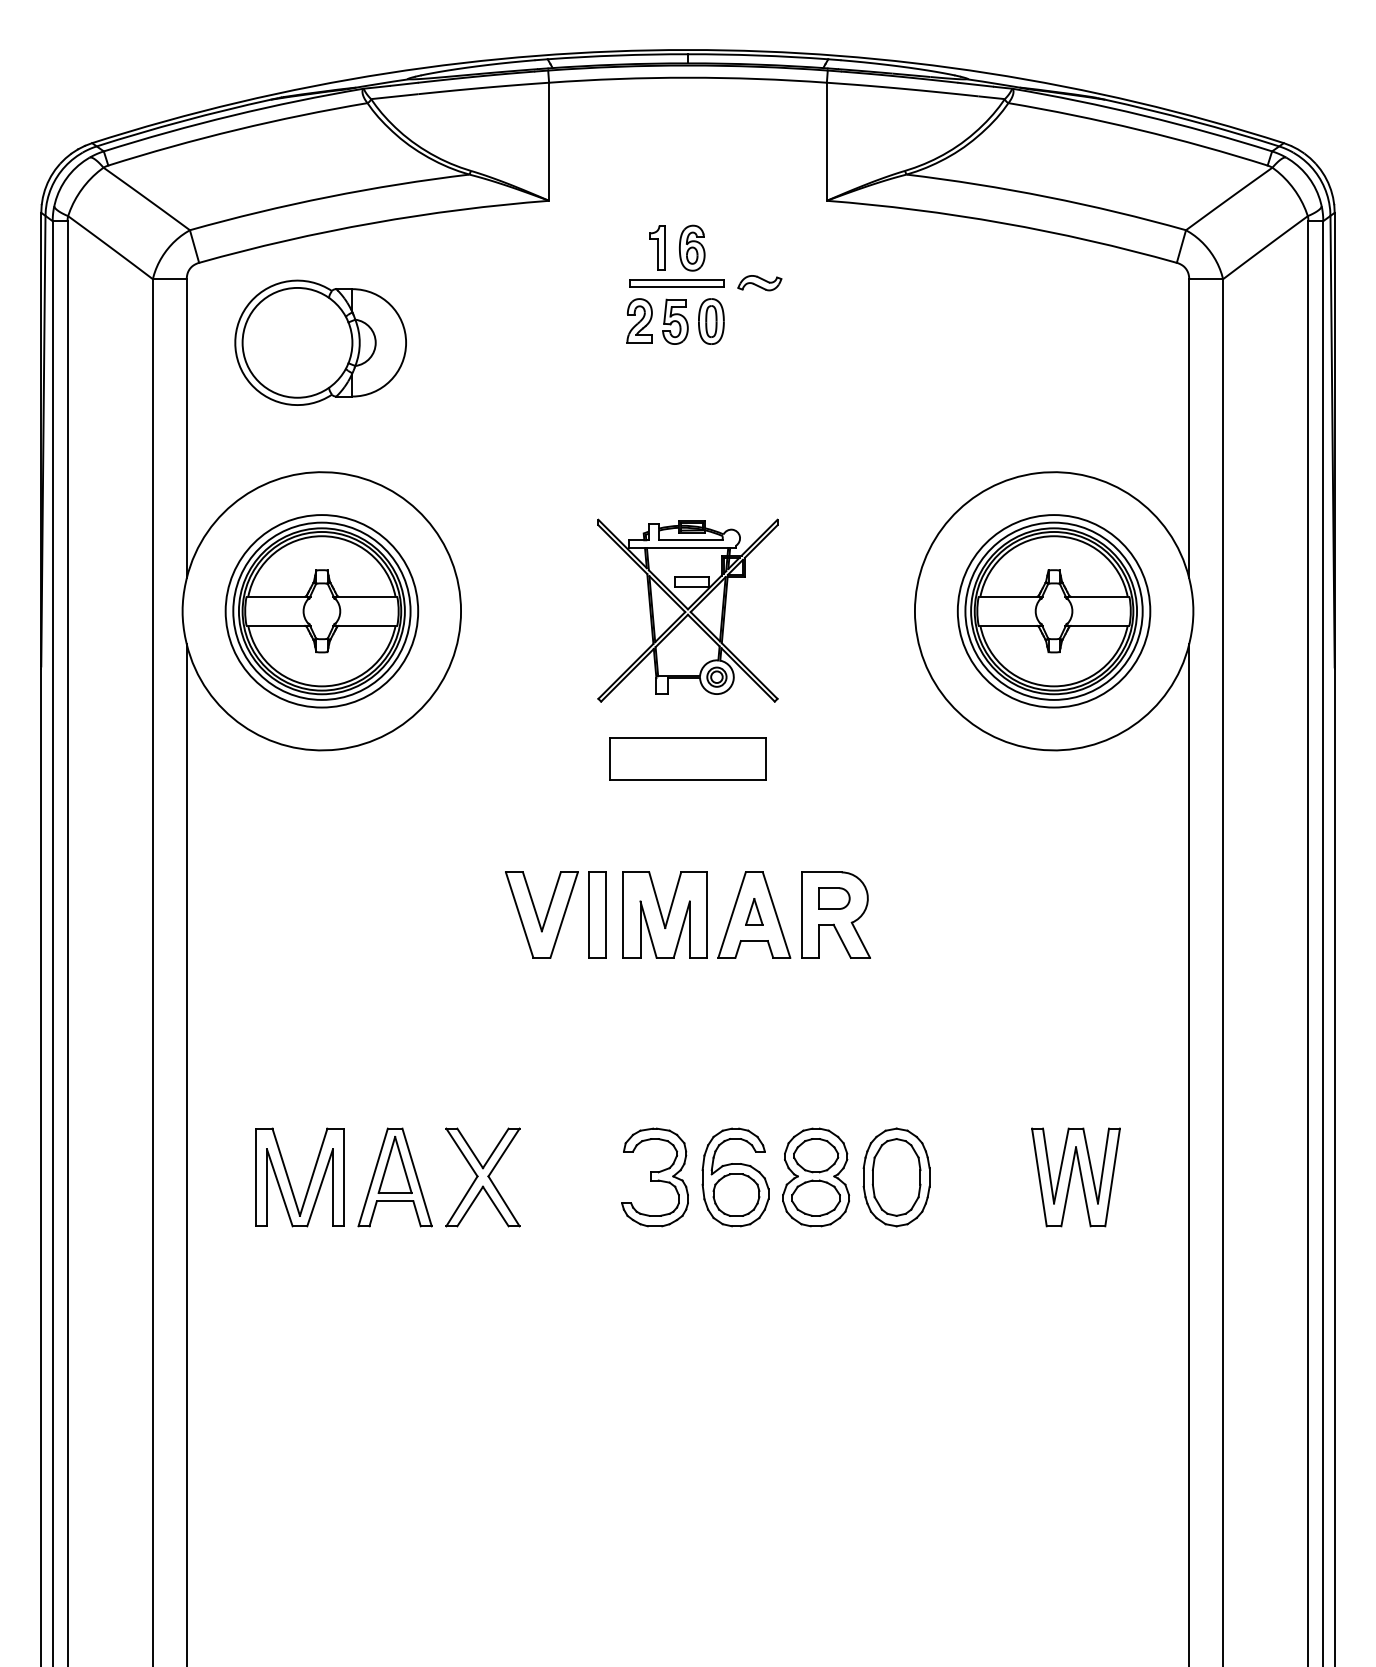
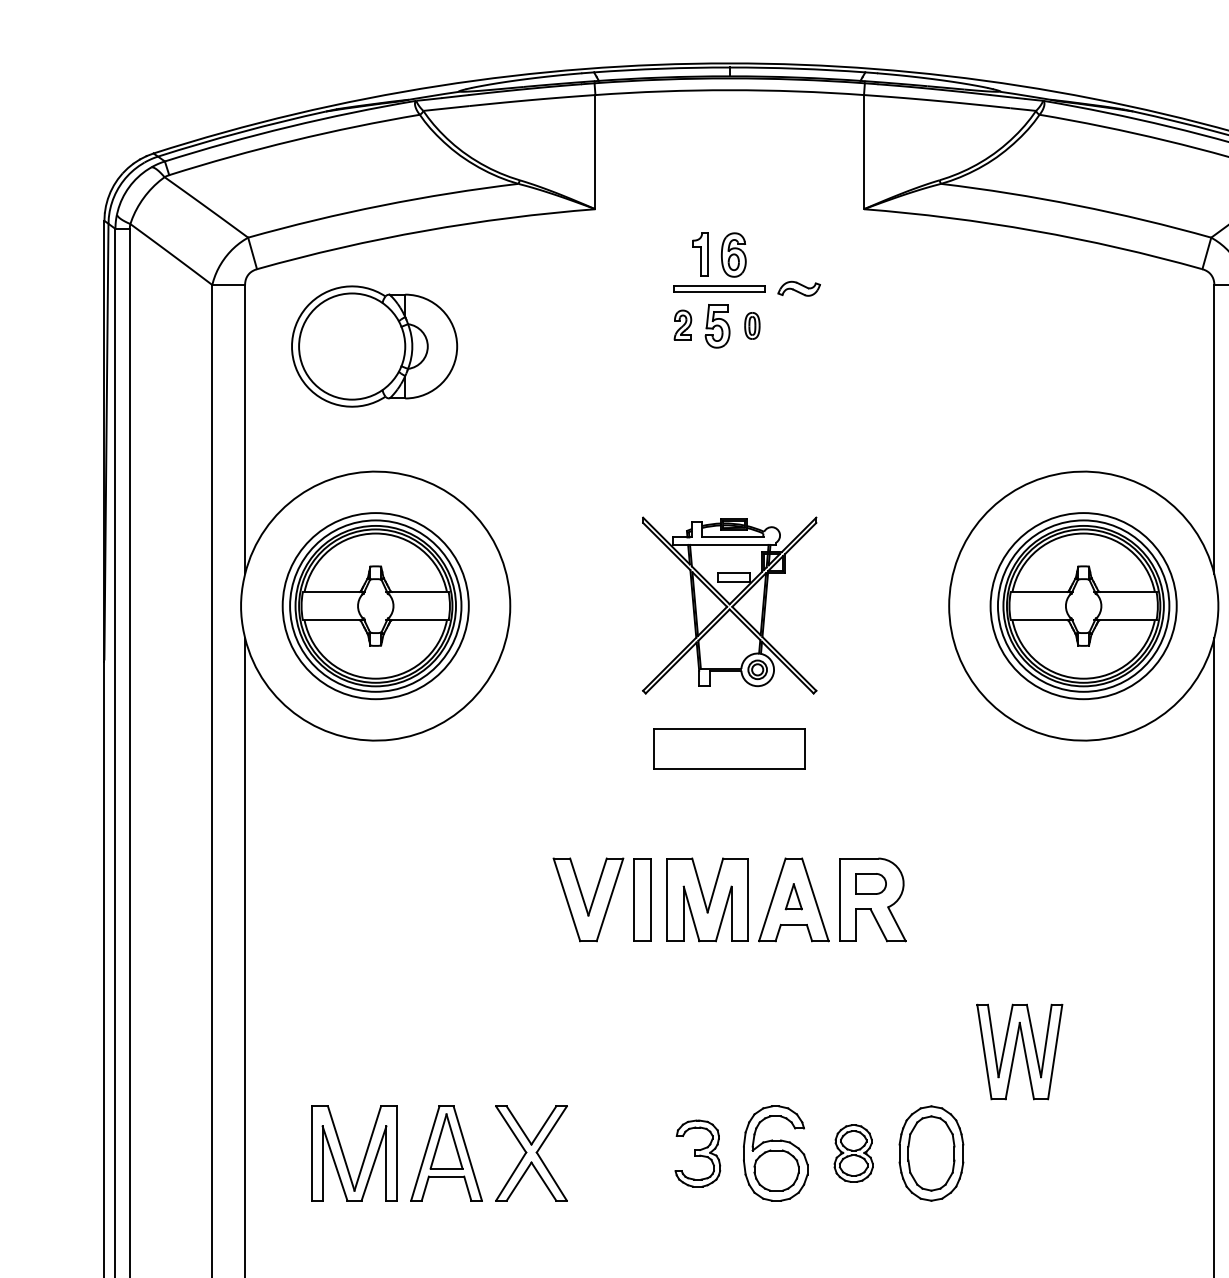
part: (639, 320) -> (682, 324), size x0.7
part: (711, 321) -> (752, 325), size x0.6
part: (654, 1177) -> (697, 1153), size x0.7
part: (816, 1177) -> (853, 1153), size x0.6
part: (1075, 1177) -> (1019, 1052), moved

